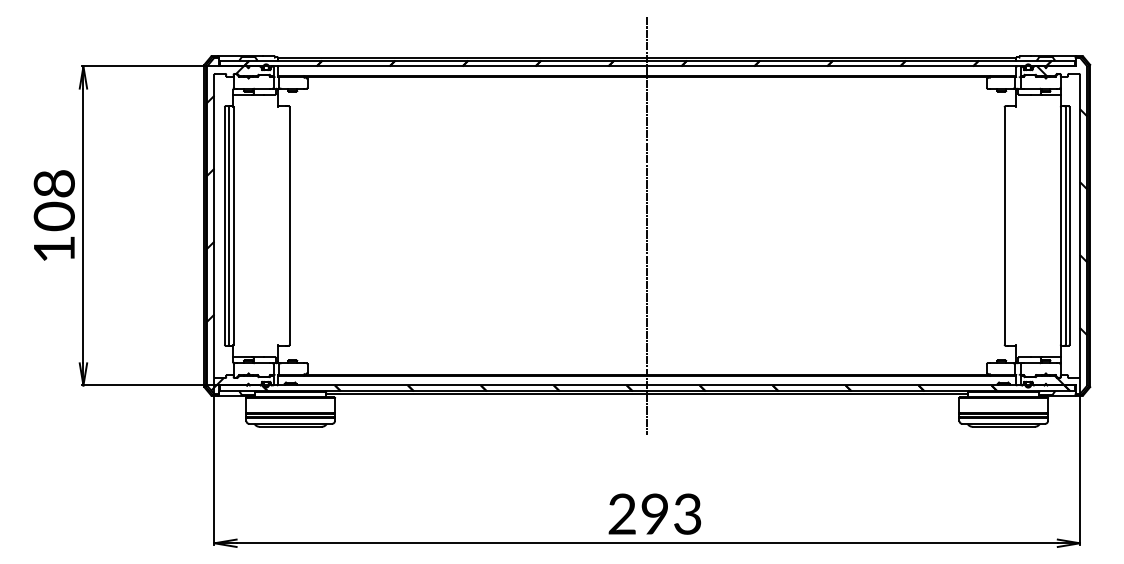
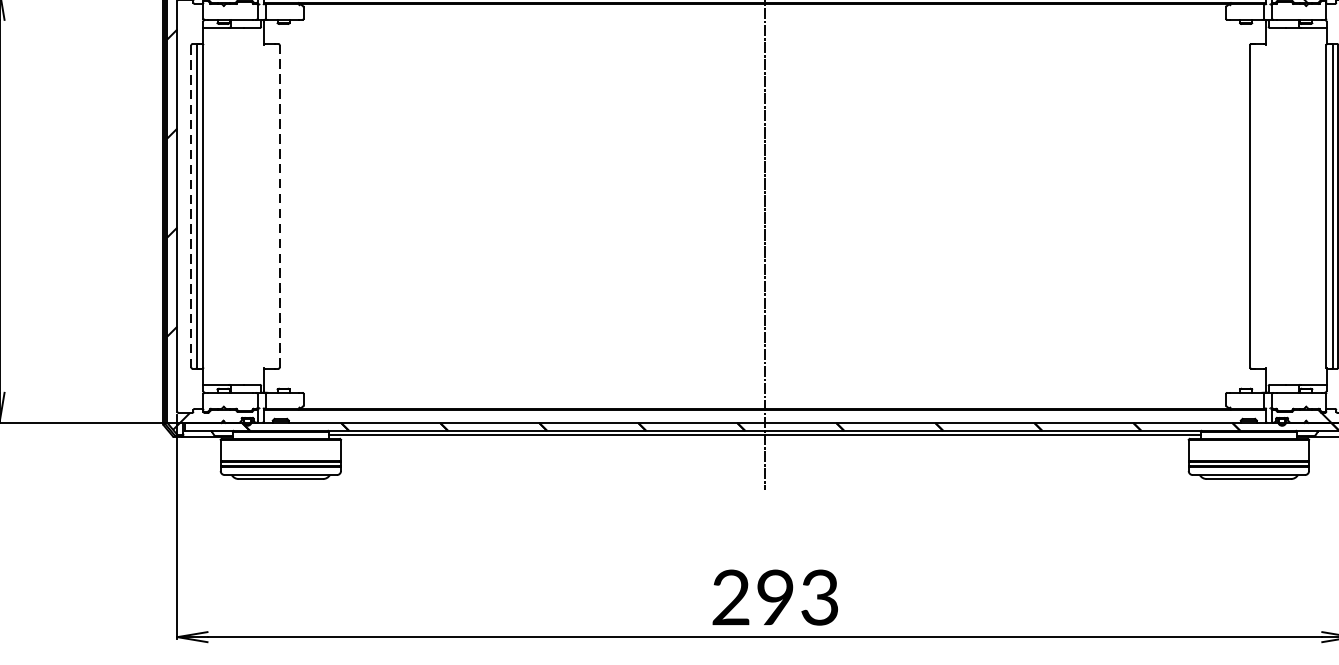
line: (224, 225) -> (191, 205), solid -> dashed
line: (289, 225) -> (279, 205), solid -> dashed

